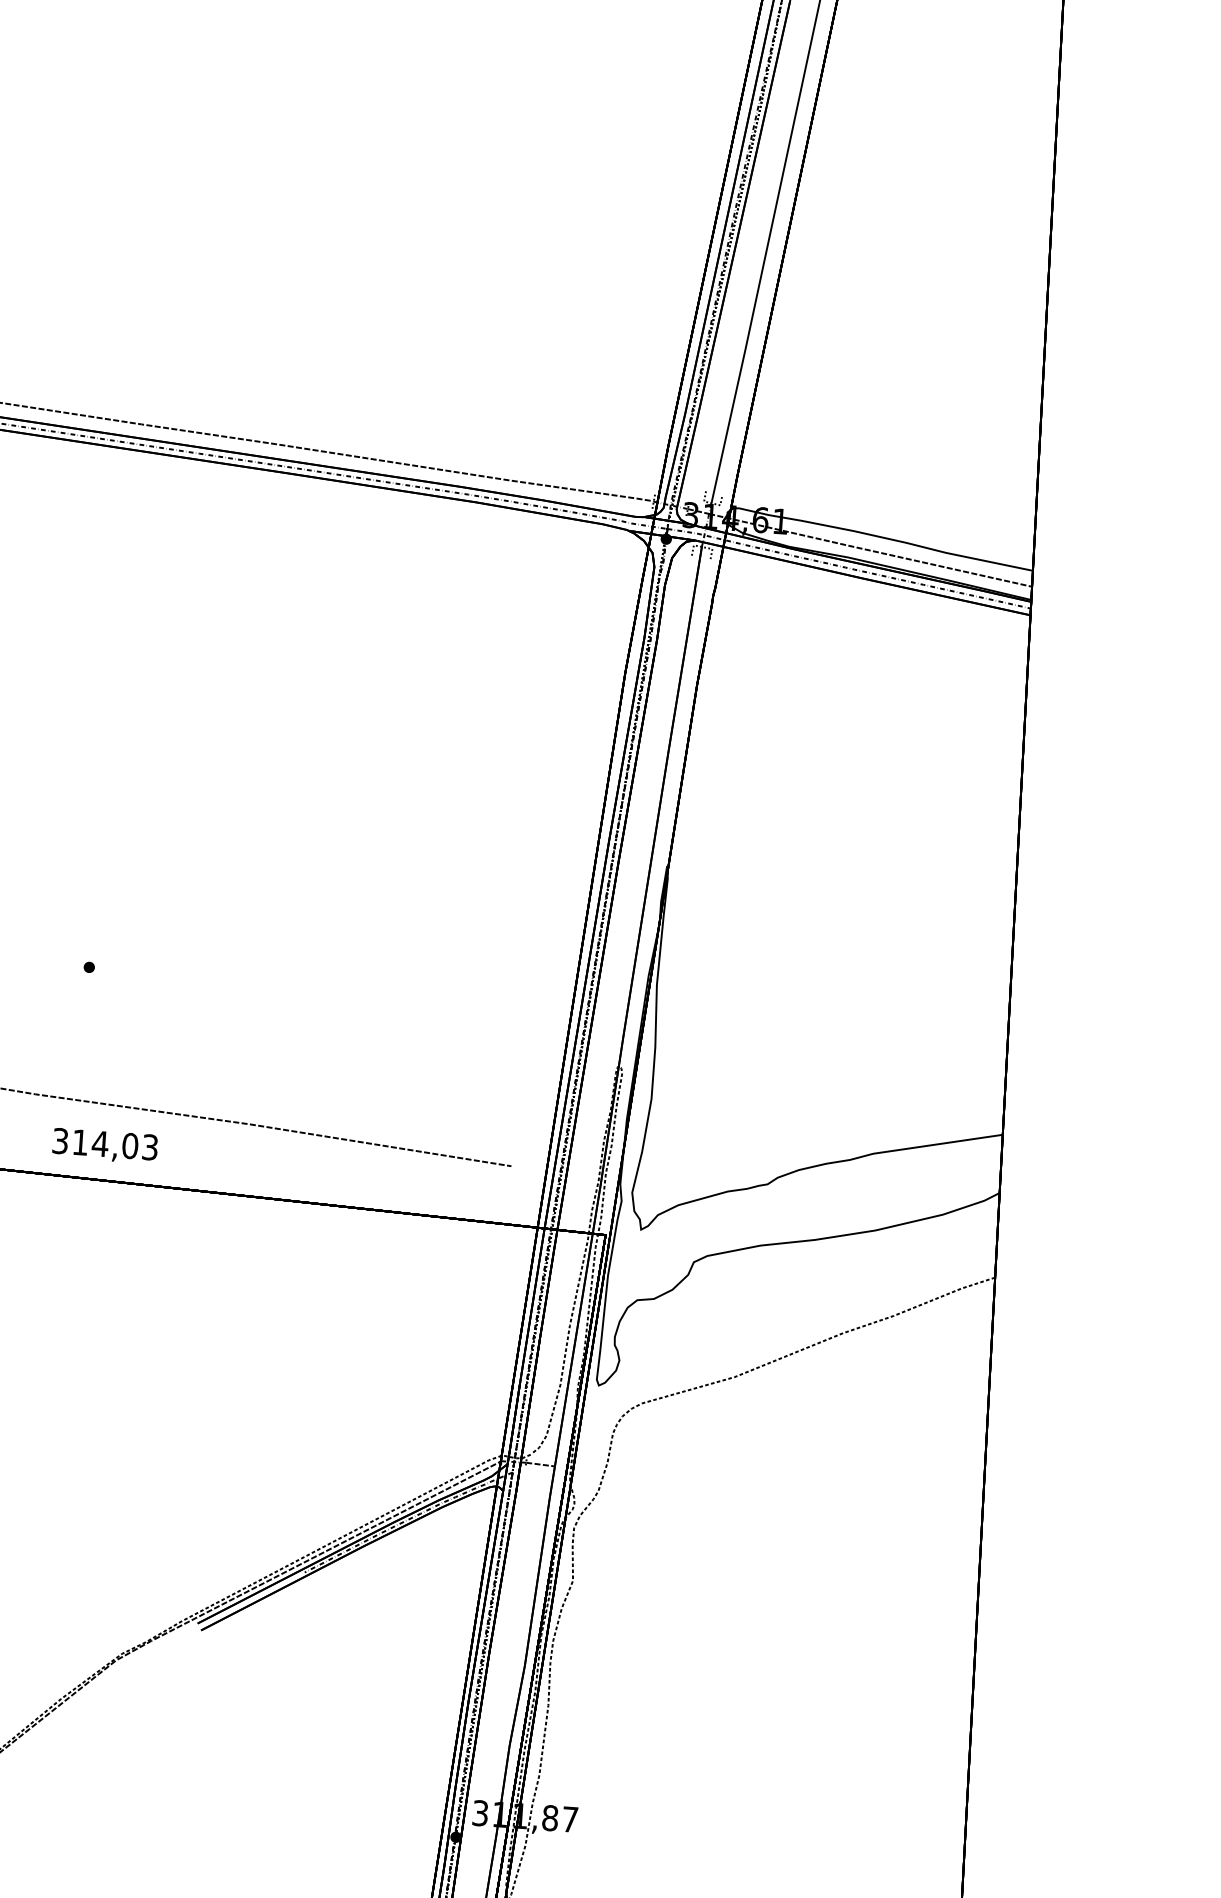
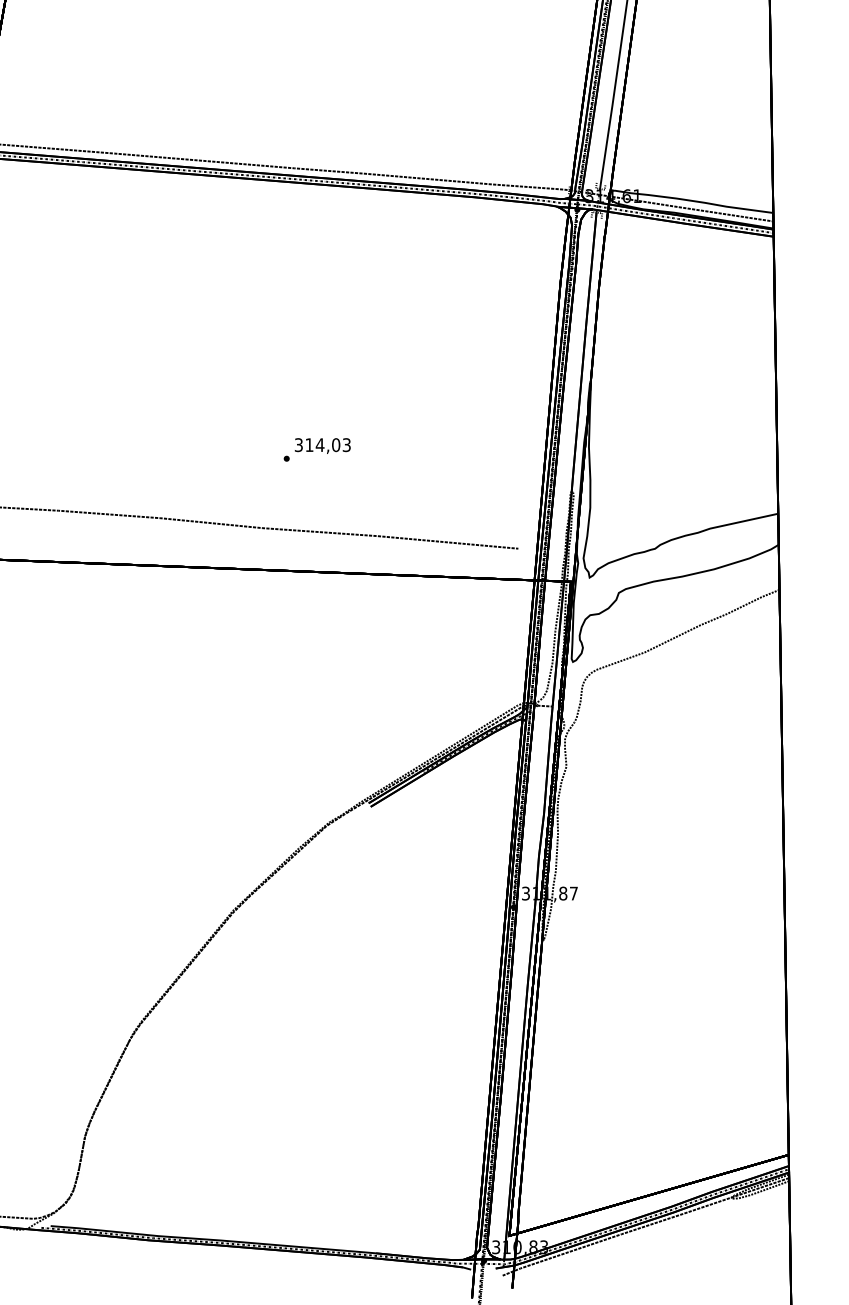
text: (104, 1144) -> (322, 445), moved

